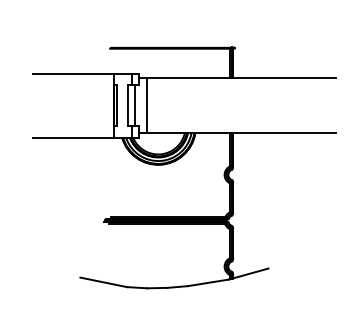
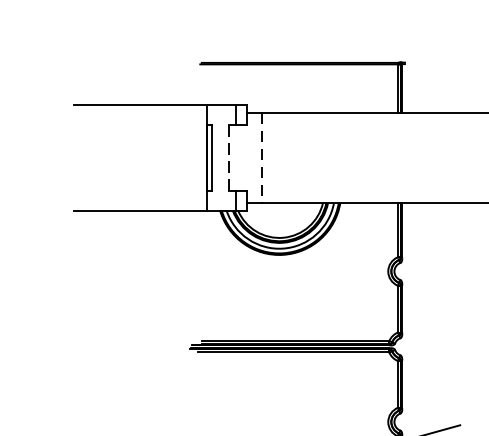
line: (127, 105) -> (228, 157), solid -> dashed
line: (134, 105) -> (240, 157), removed
line: (147, 105) -> (261, 157), solid -> dashed

